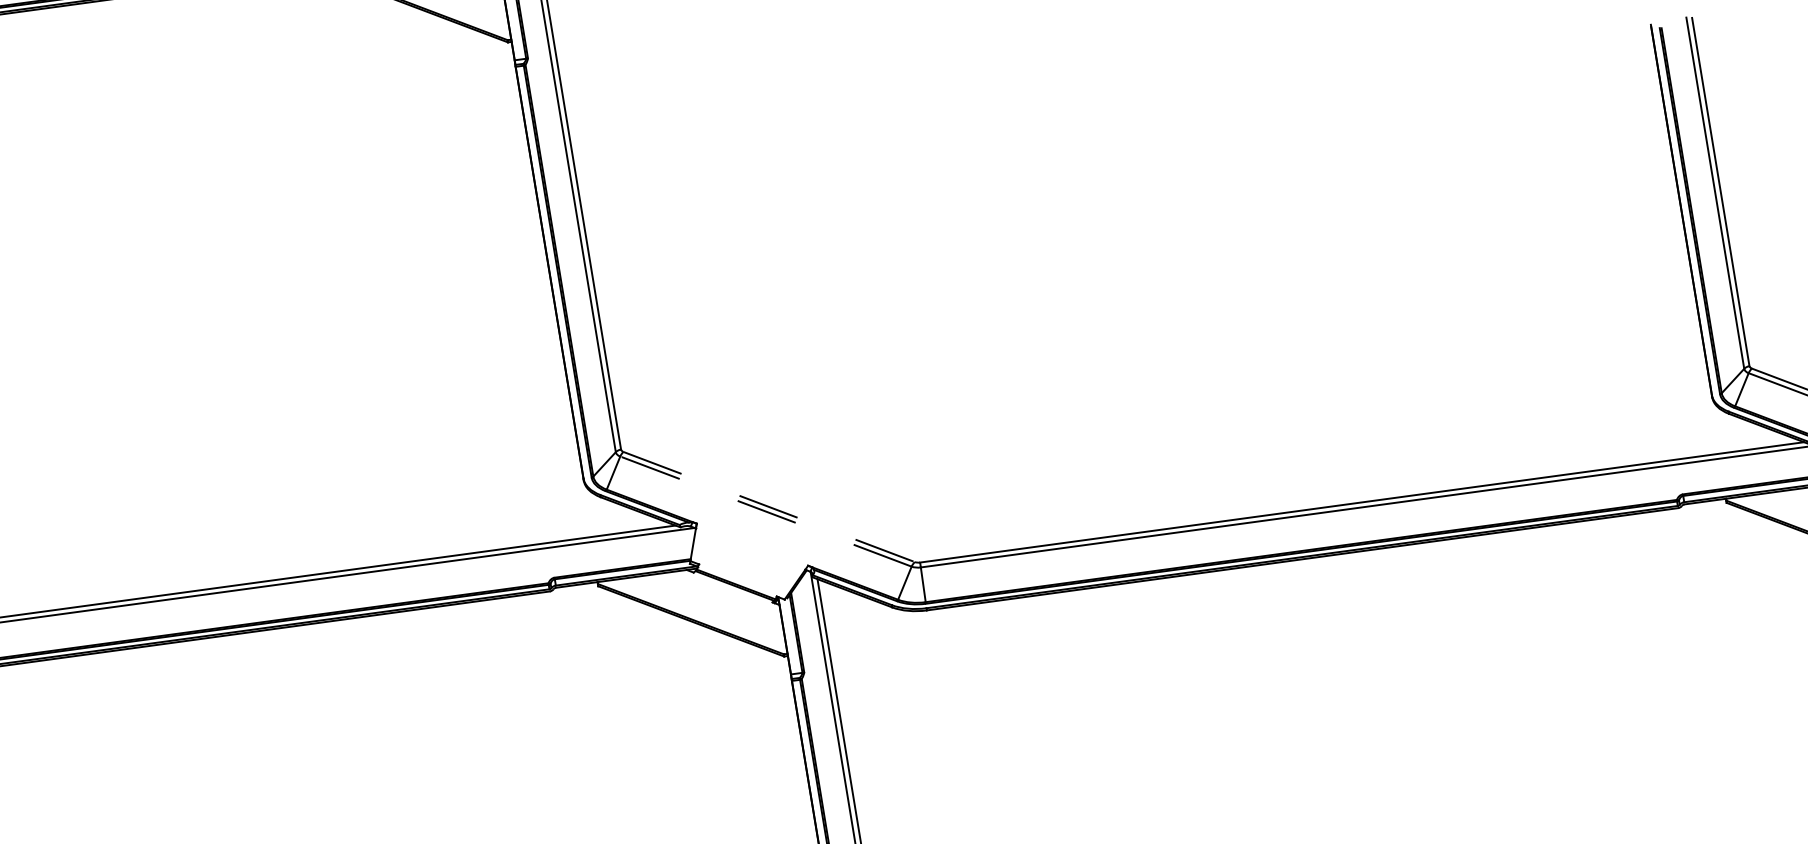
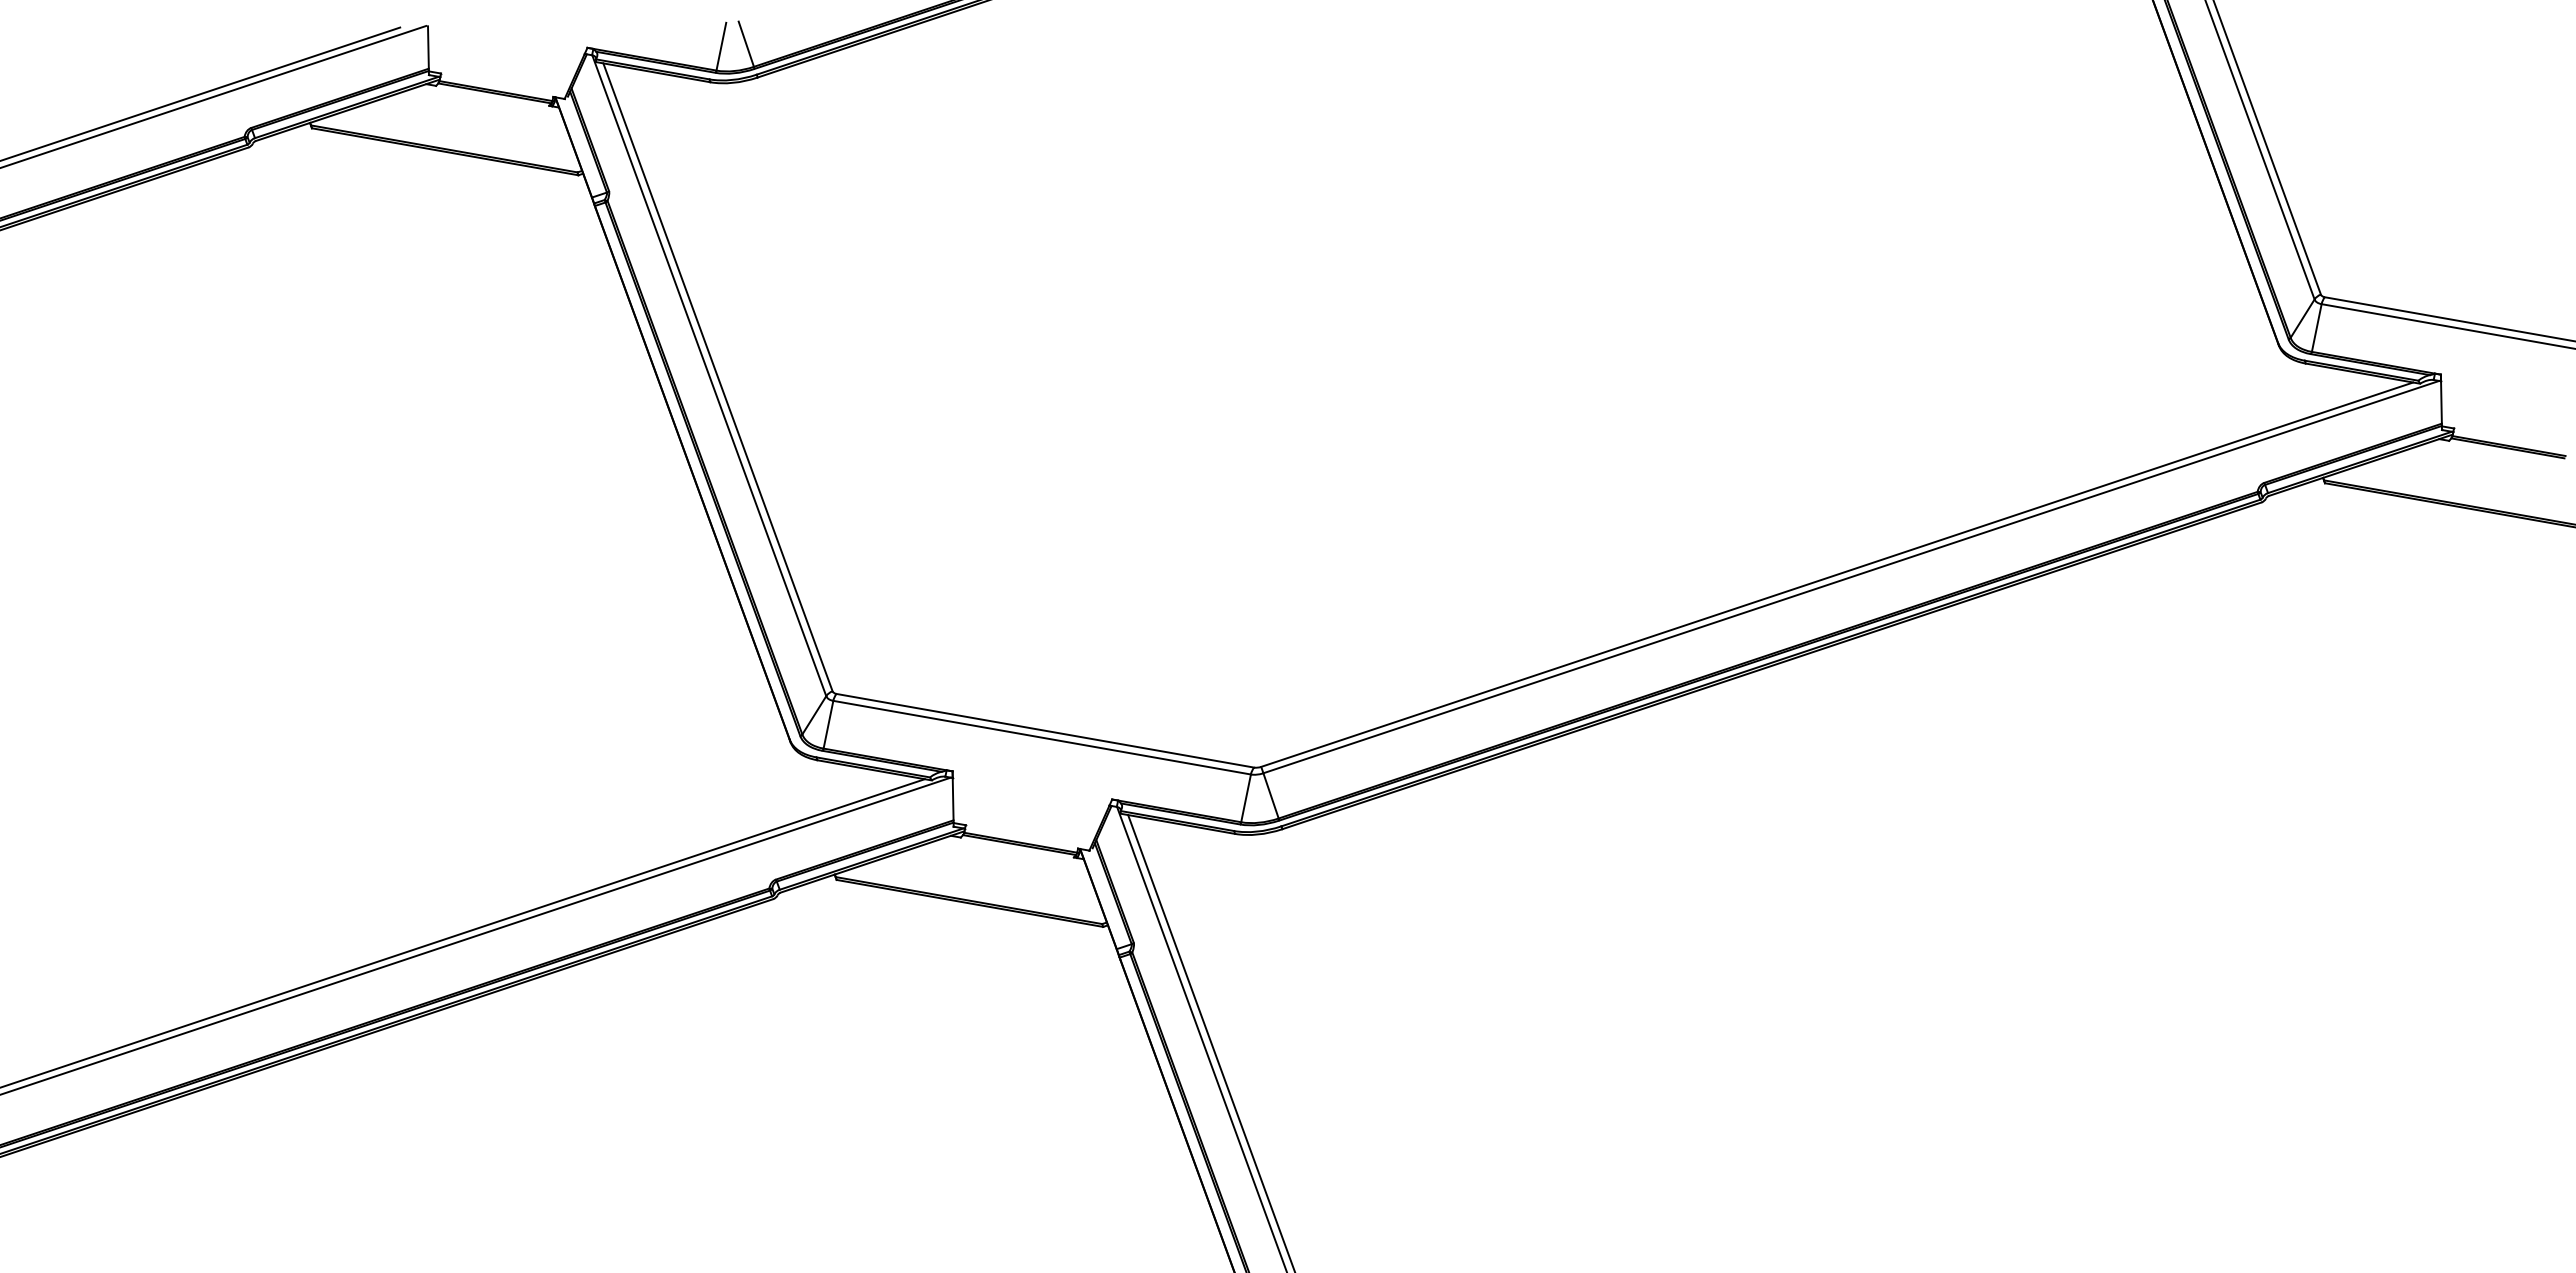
line: (769, 506) -> (1045, 730), dashed -> solid
line: (765, 511) -> (1041, 737), dashed -> solid

